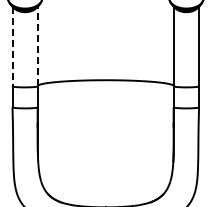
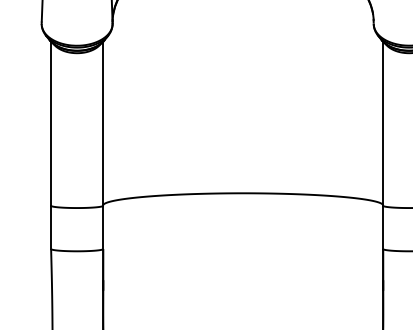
line: (12, 46) -> (51, 123), dashed -> solid
line: (37, 46) -> (102, 123), dashed -> solid

